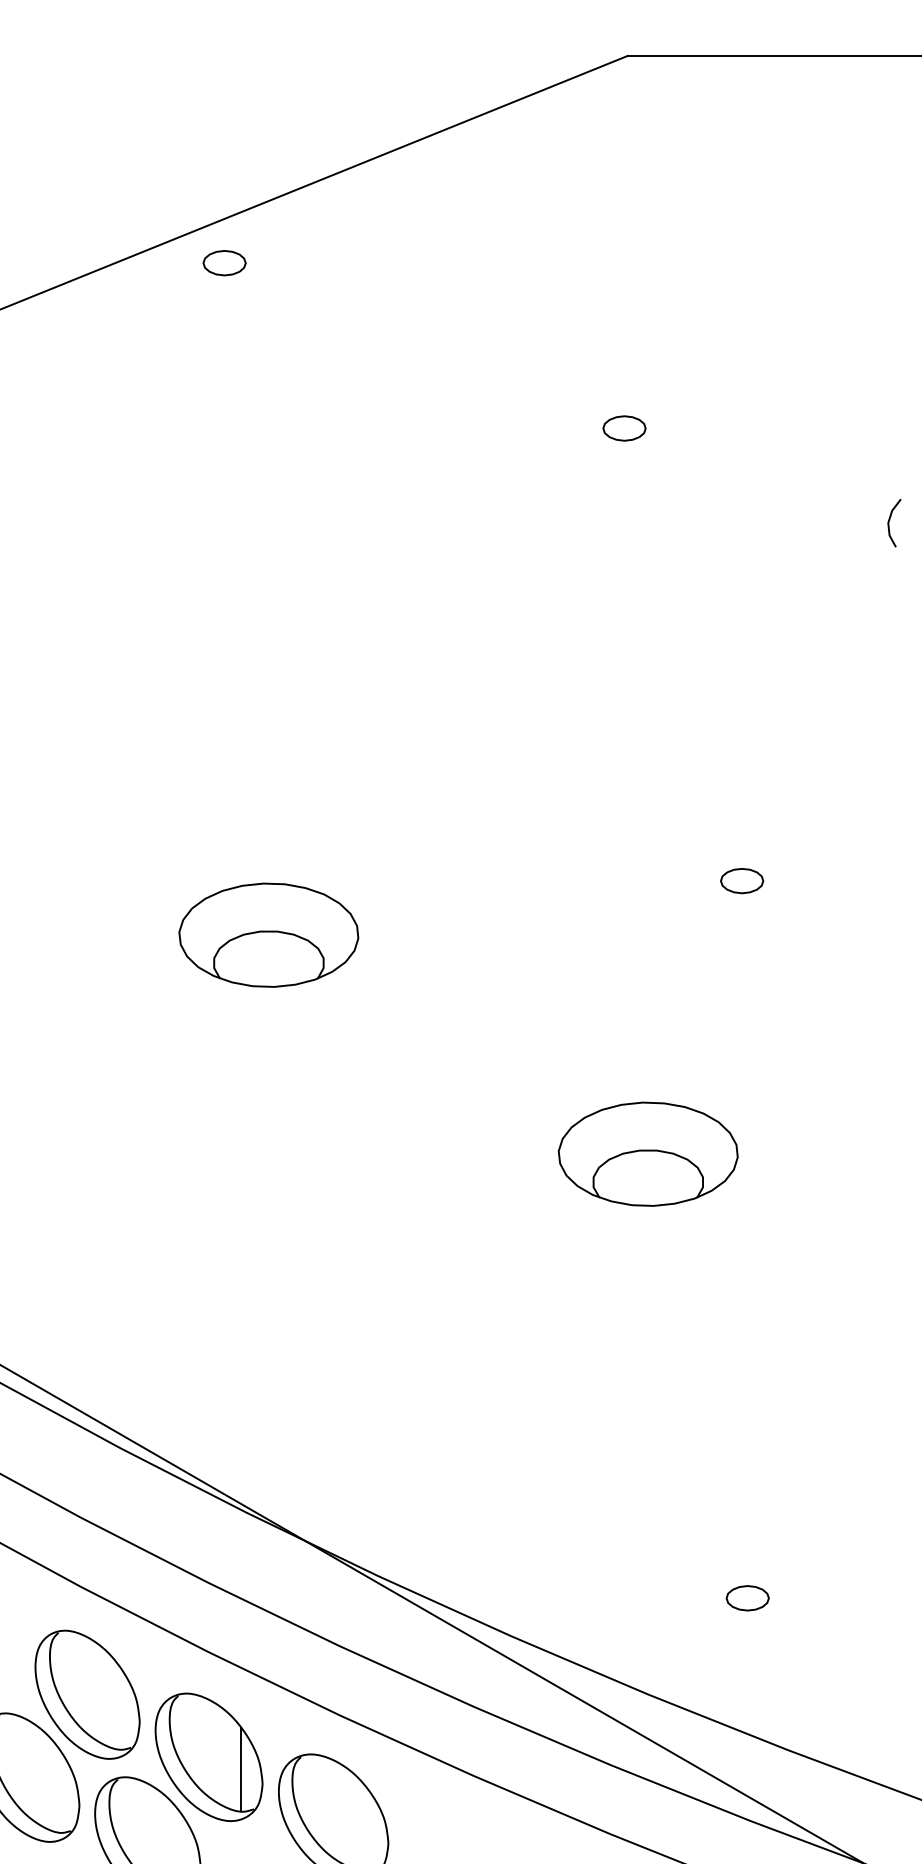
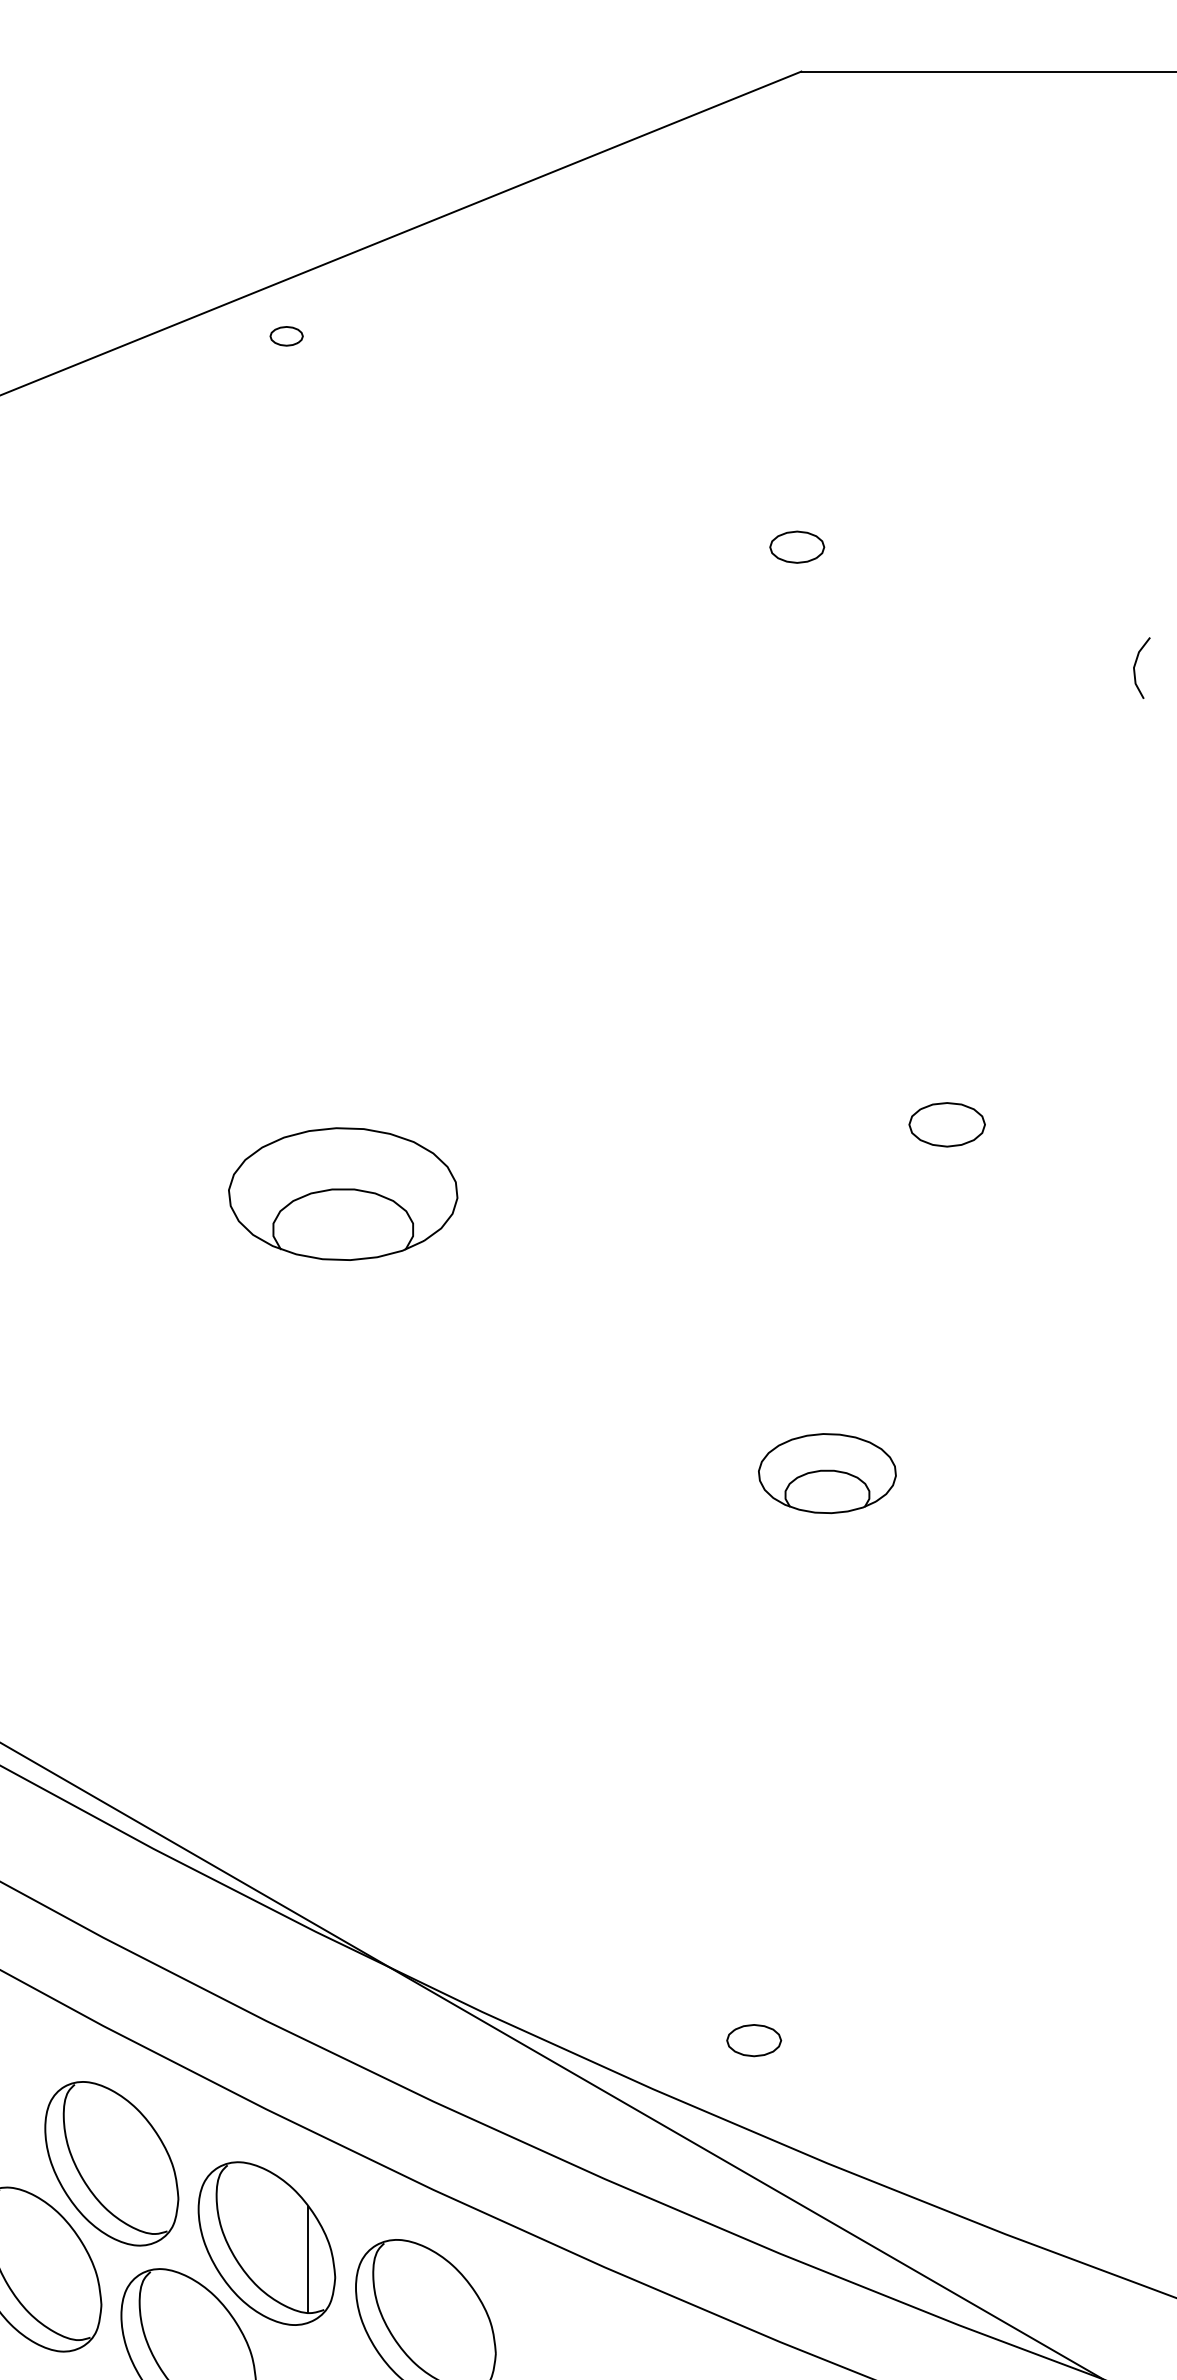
part: (224, 263) -> (286, 336), size x0.6
part: (742, 881) -> (947, 1125), size x1.4
part: (647, 1153) -> (826, 1472), size x0.6
part: (747, 1598) -> (753, 2040), moved

